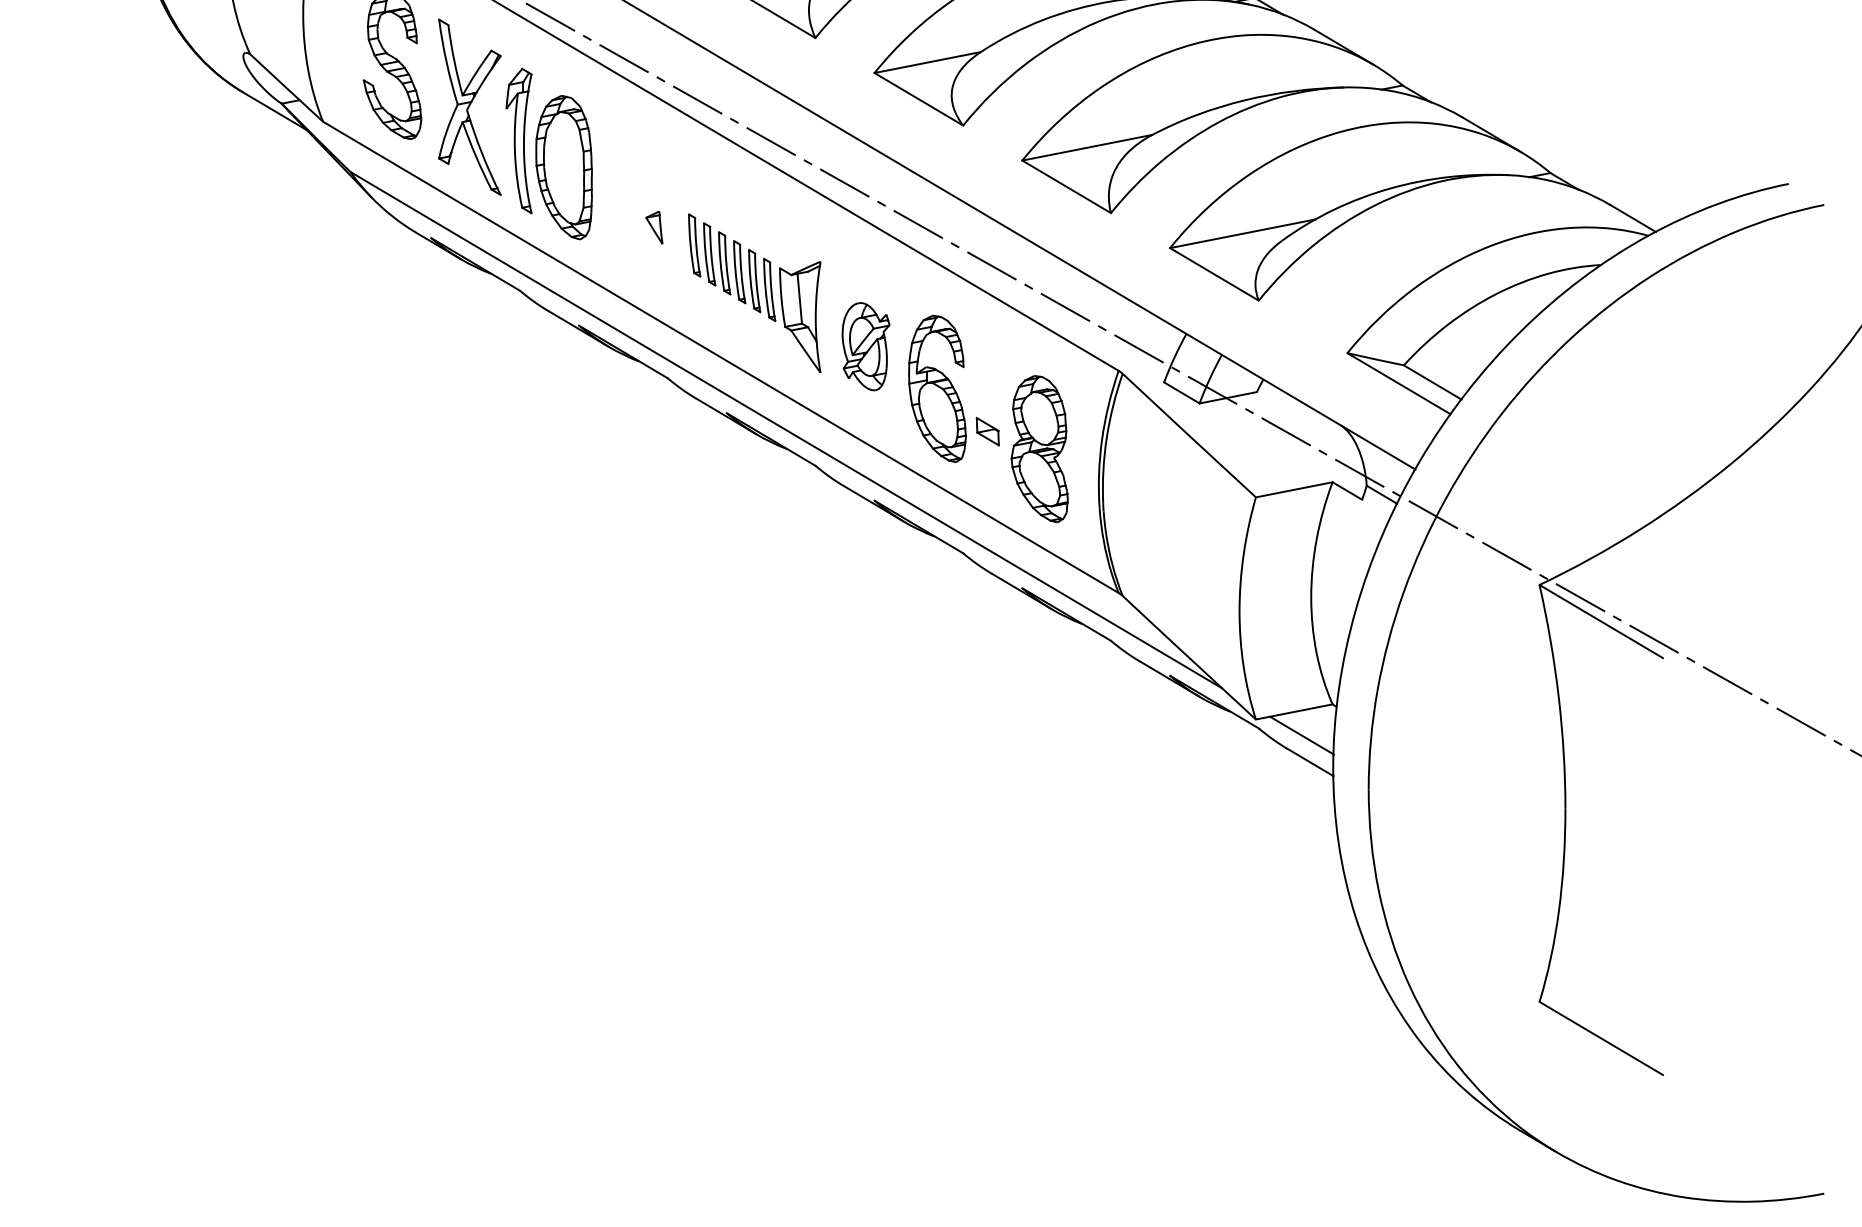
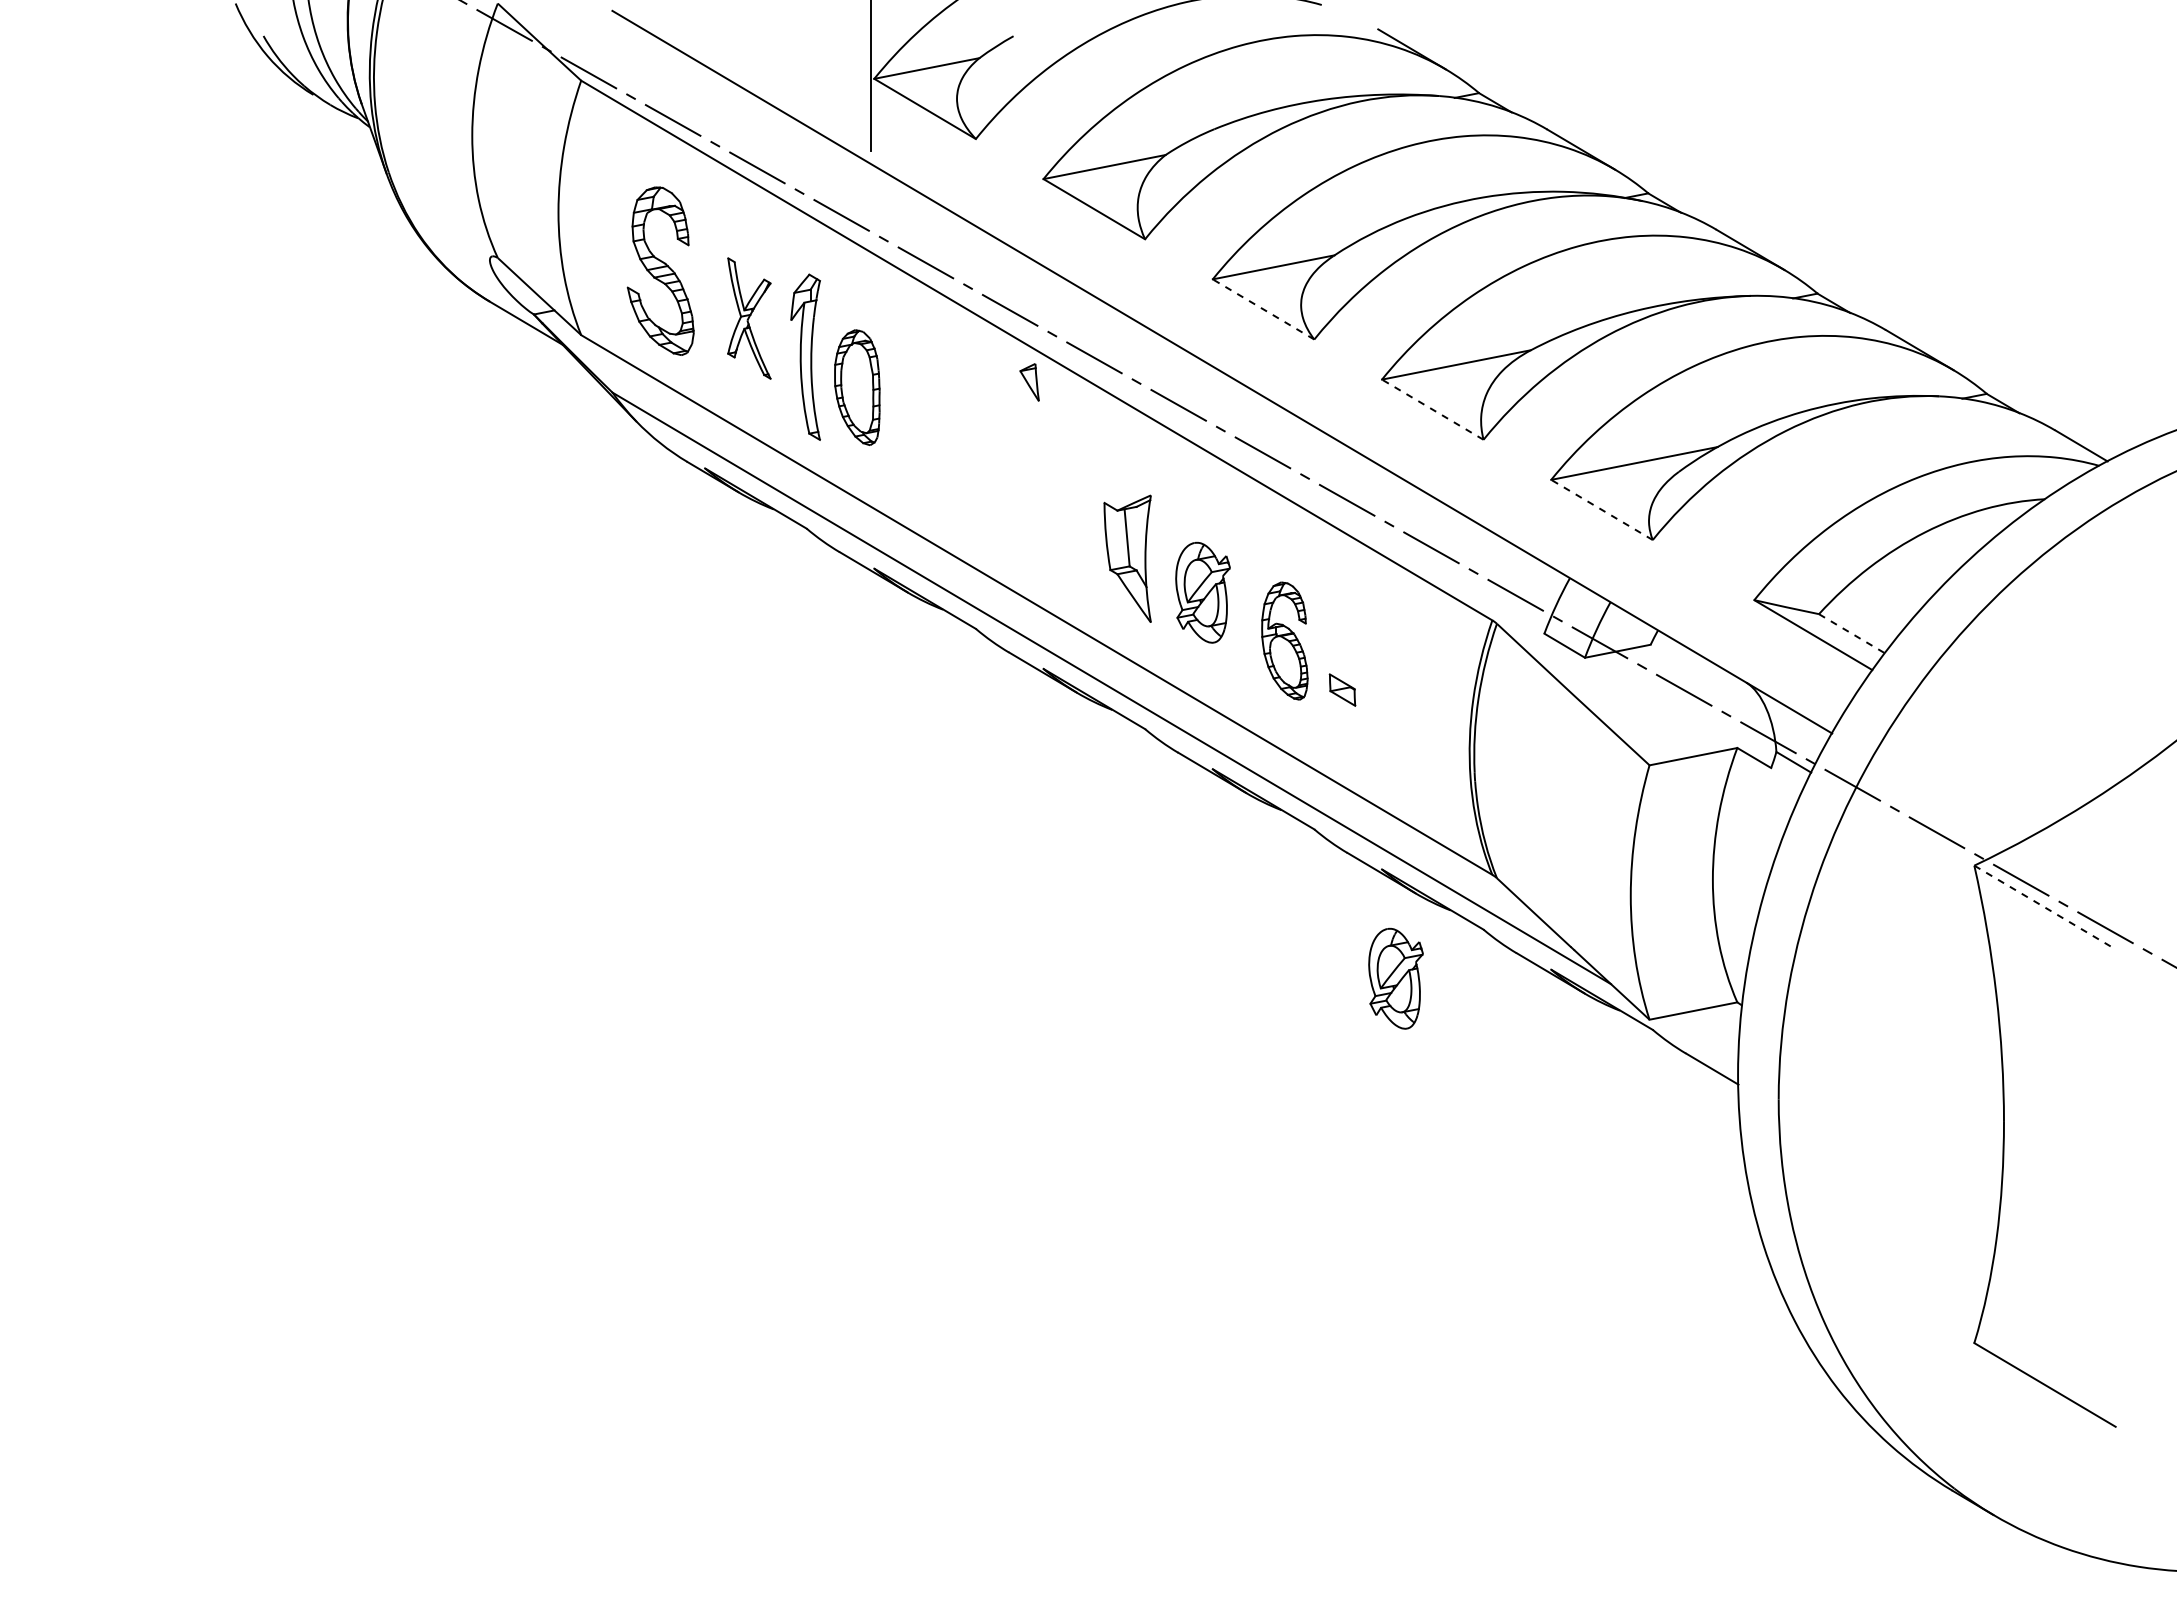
line: (918, 99) -> (1263, 309), solid -> dashed
part: (470, 107) -> (749, 318), size x0.6
part: (564, 167) -> (857, 387), size x0.7
line: (1066, 186) -> (1432, 409), solid -> dashed
part: (654, 227) -> (1029, 382), moved
part: (731, 267) -> (1049, 502), removed
line: (1213, 273) -> (1601, 509), solid -> dashed
line: (1433, 383) -> (1852, 634), solid -> dashed
part: (937, 388) -> (1284, 640), size x0.7
part: (1039, 448) -> (1401, 709), removed
line: (1601, 621) -> (2045, 907), solid -> dashed
part: (1034, 683) -> (1395, 978), added
line: (1301, 735) -> (1701, 1037), removed

